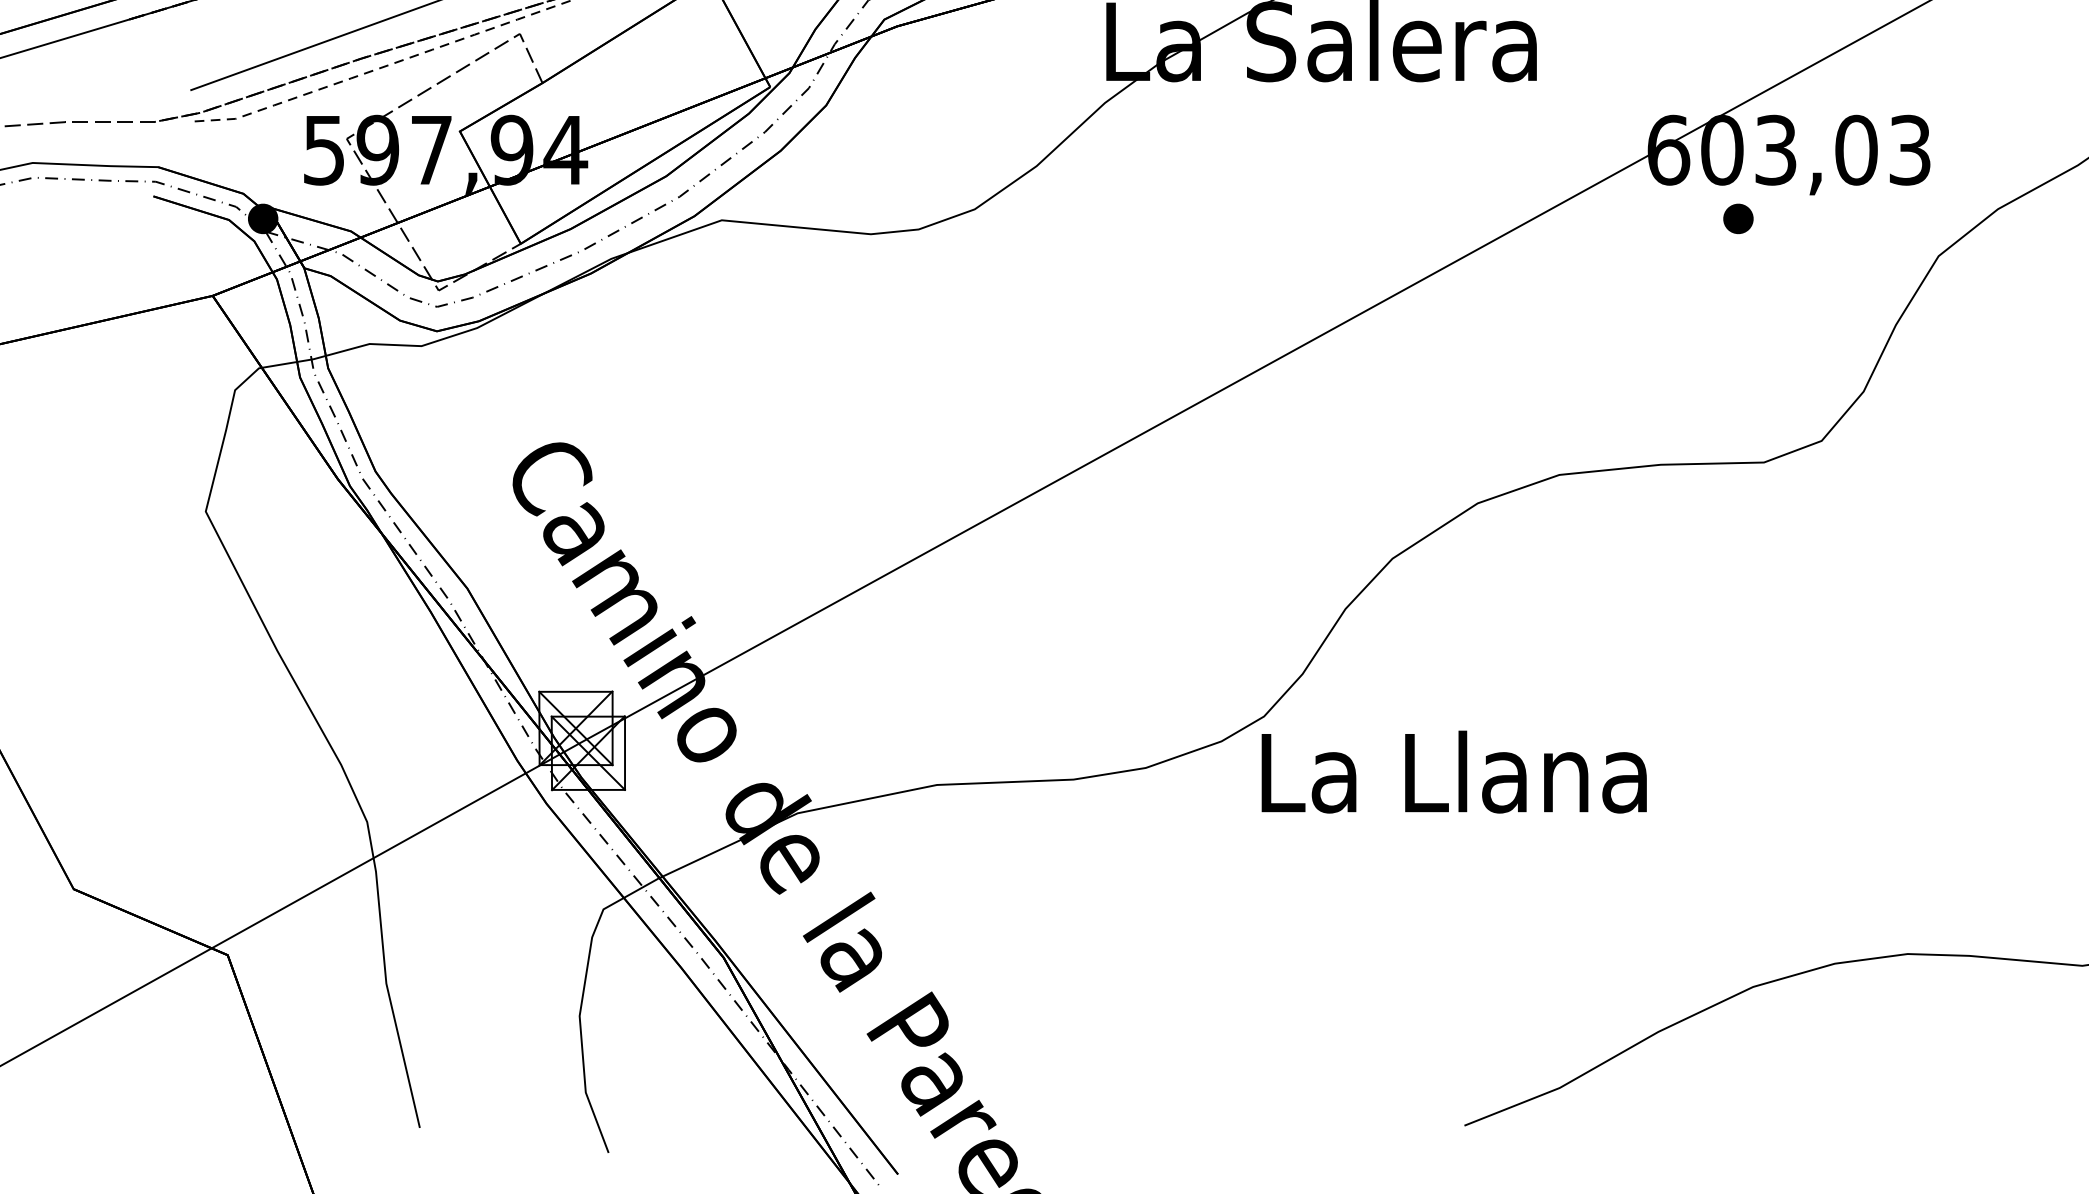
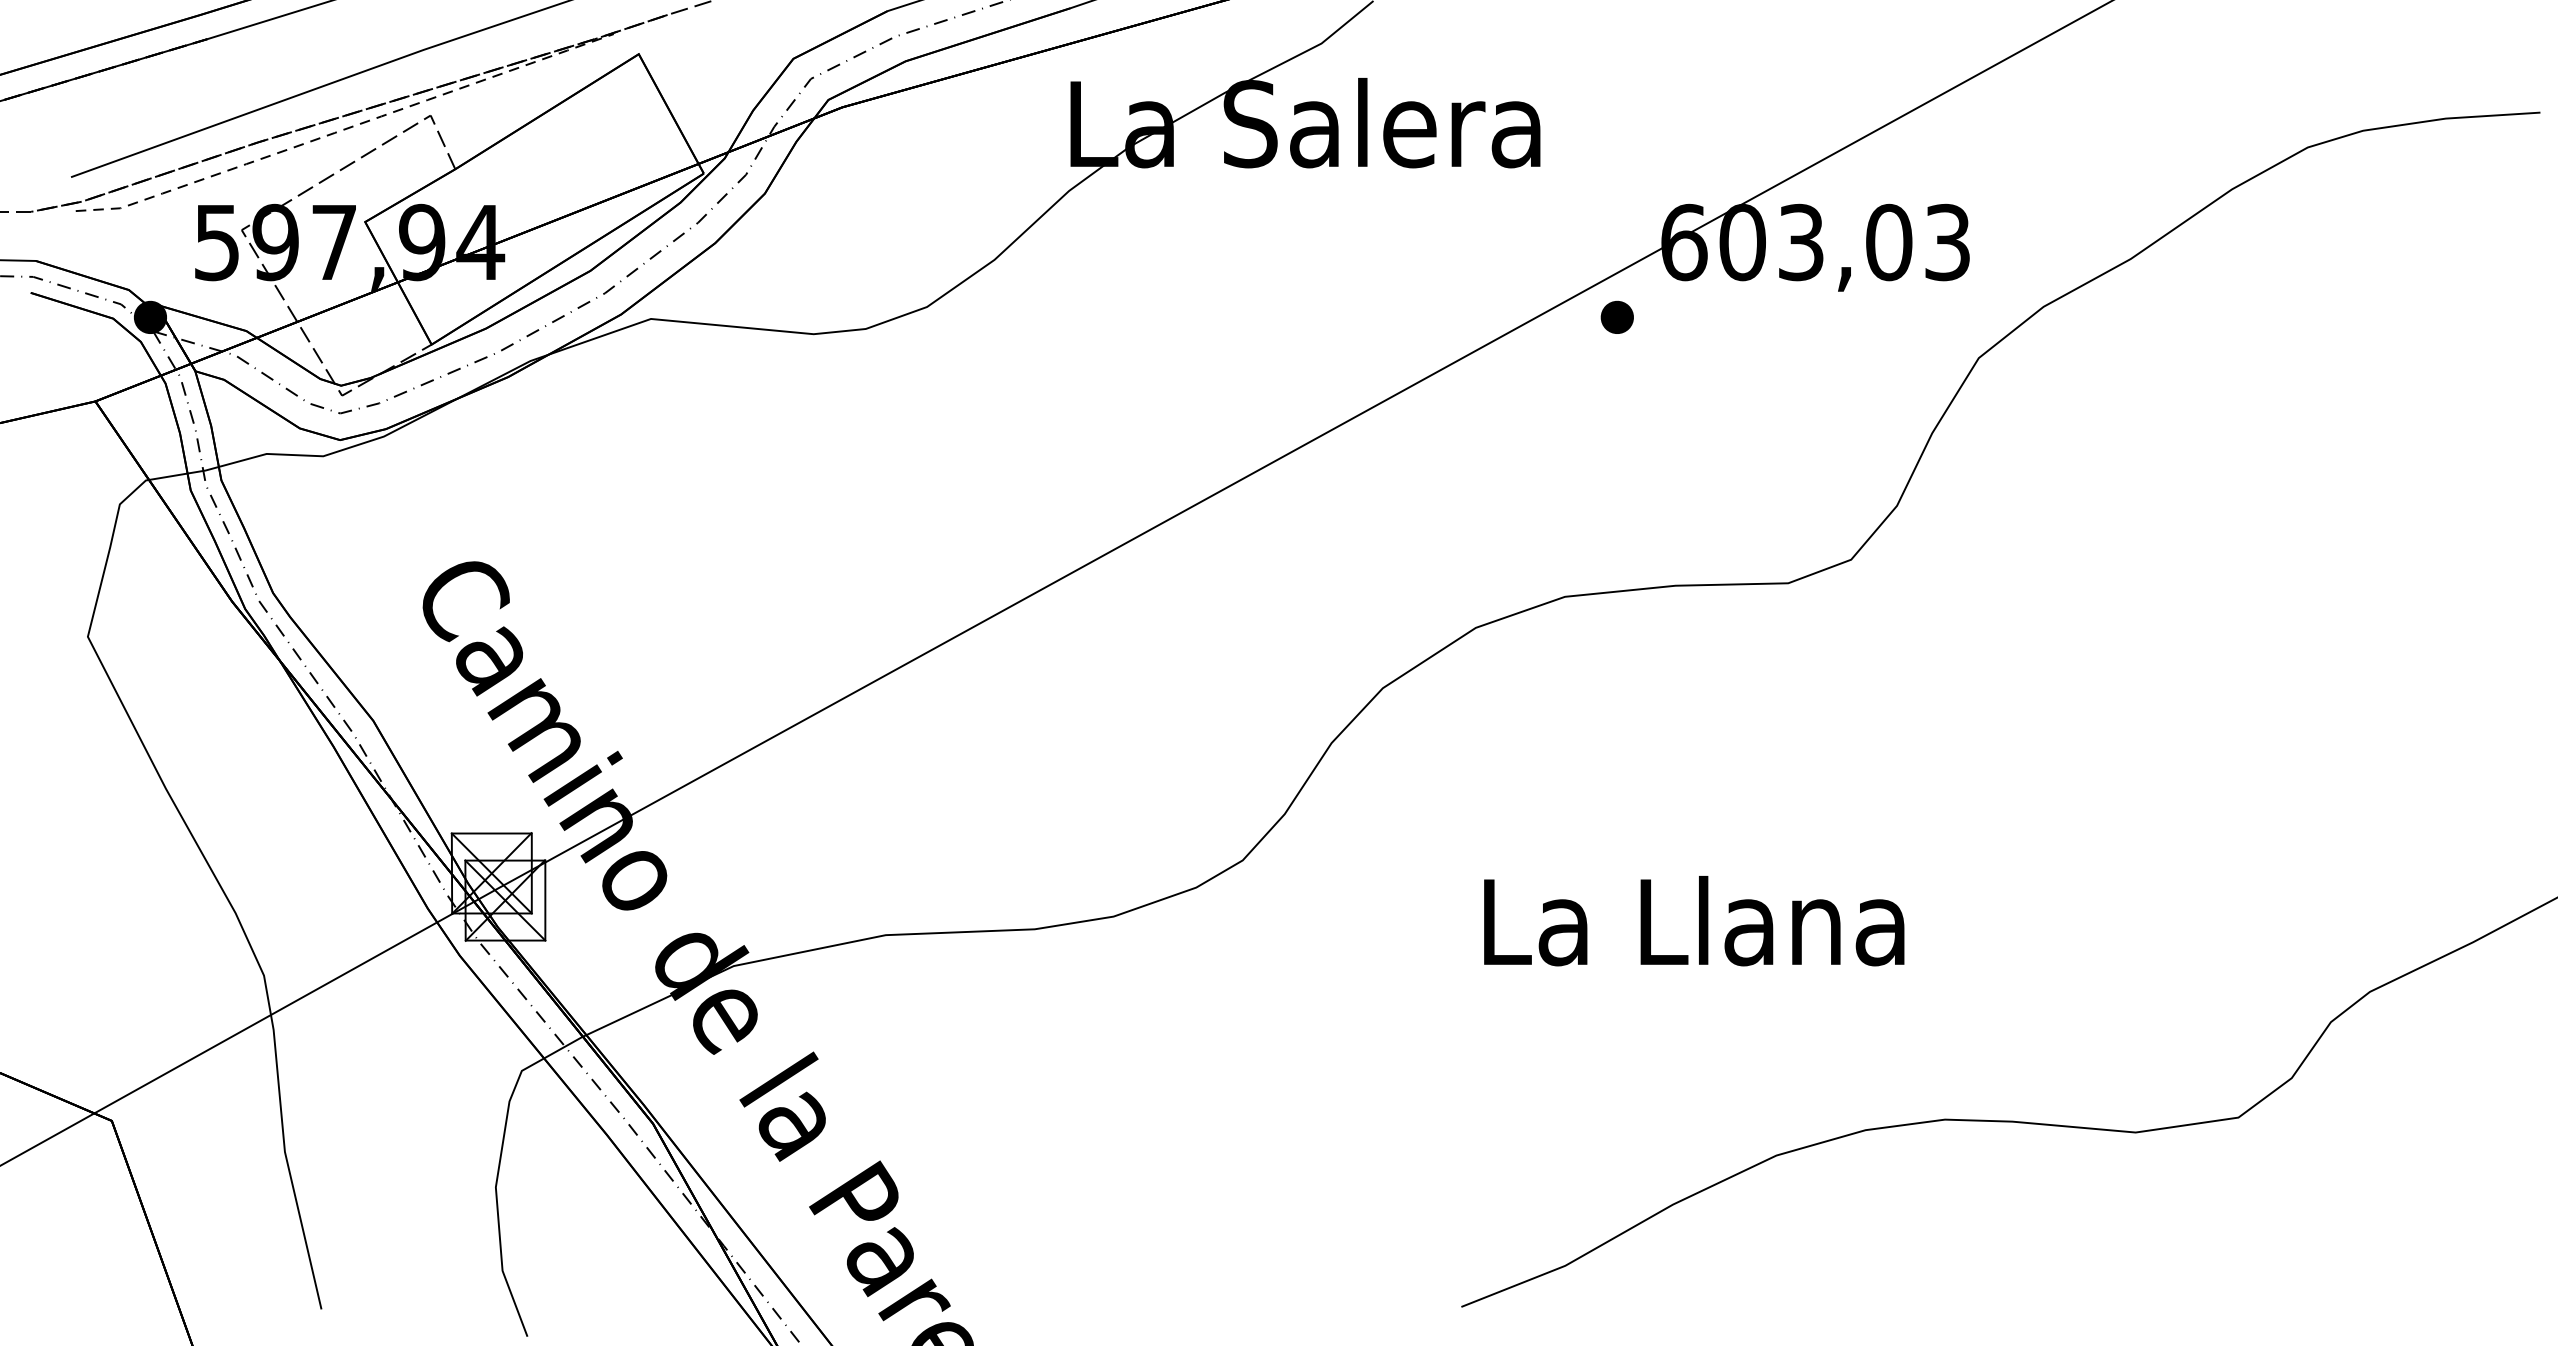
part: (1737, 218) -> (1616, 316), moved
text: (1454, 772) -> (1694, 921), moved

